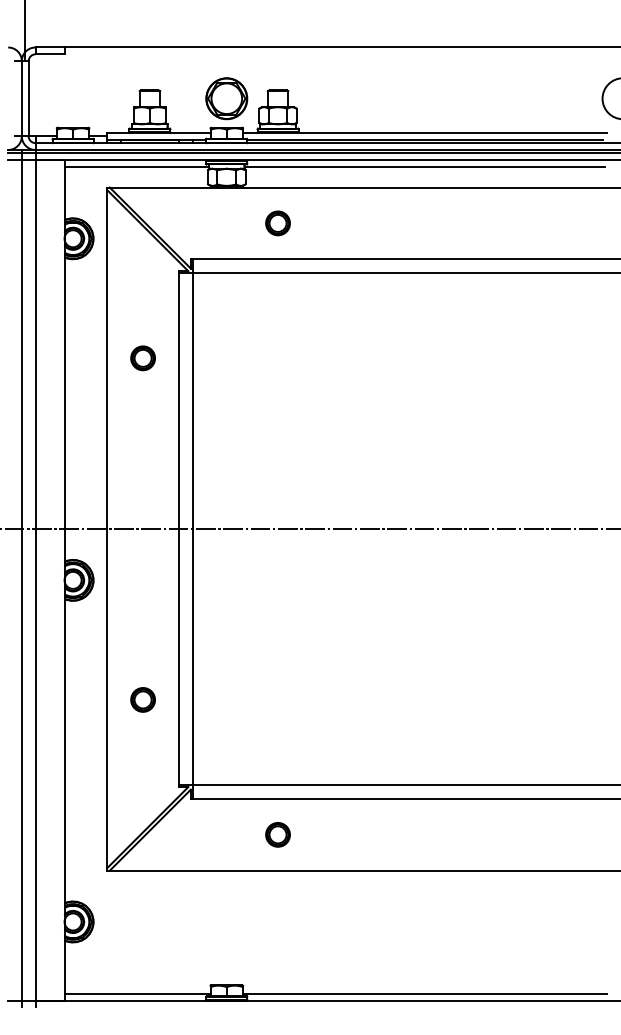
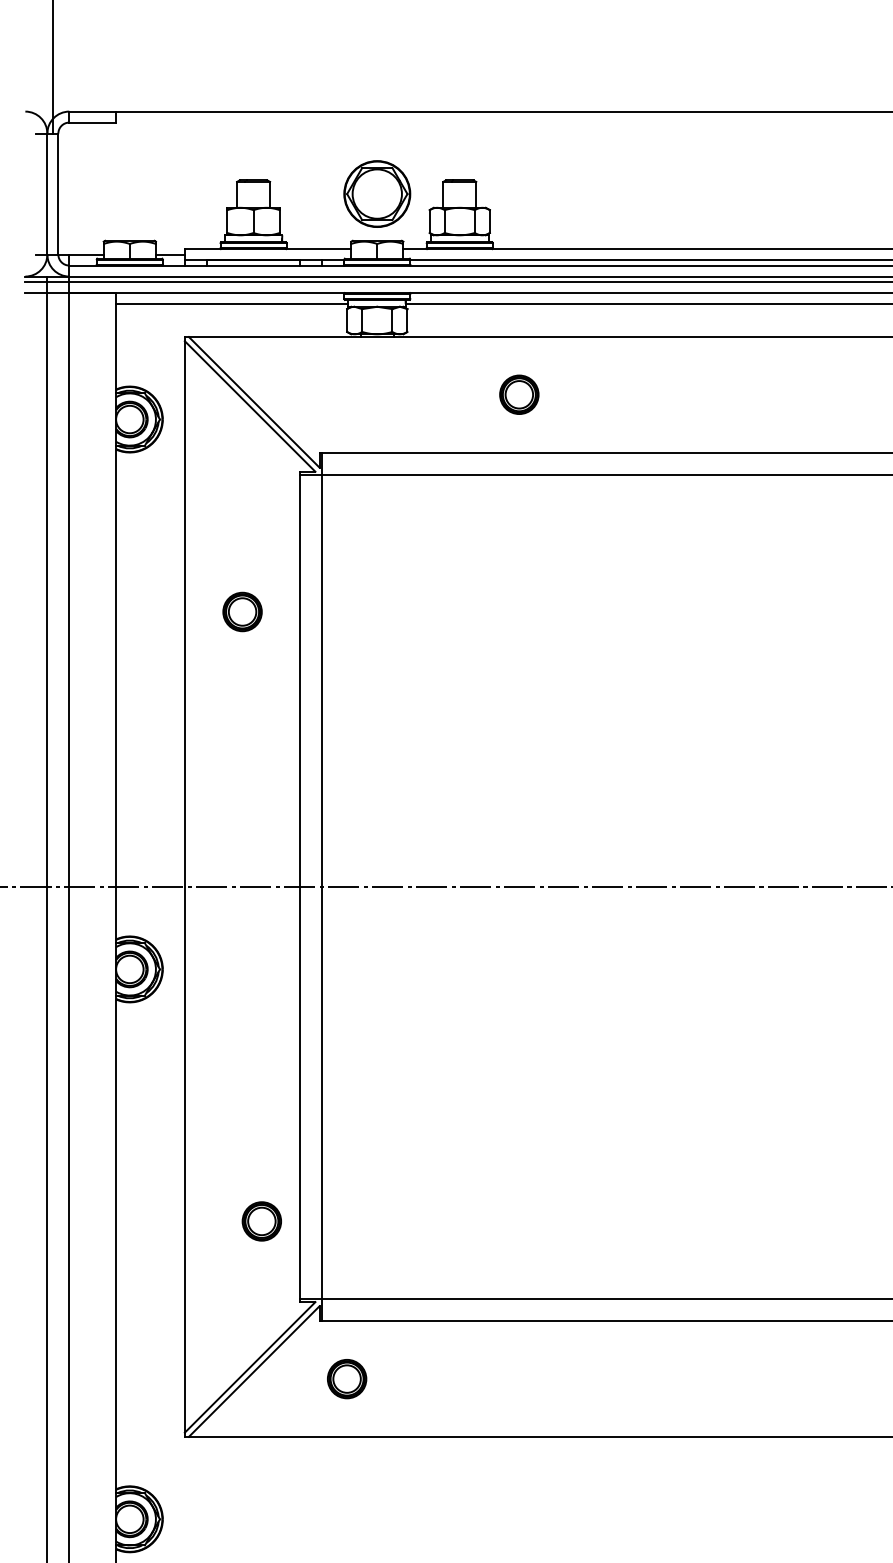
part: (277, 223) -> (518, 394), moved
part: (142, 699) -> (260, 1220), moved
part: (277, 834) -> (346, 1378), moved

